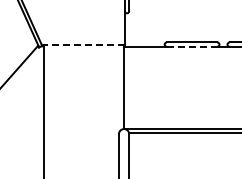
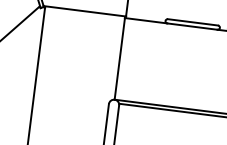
line: (83, 45) -> (84, 11), dashed -> solid
line: (192, 46) -> (192, 26), dashed -> solid

